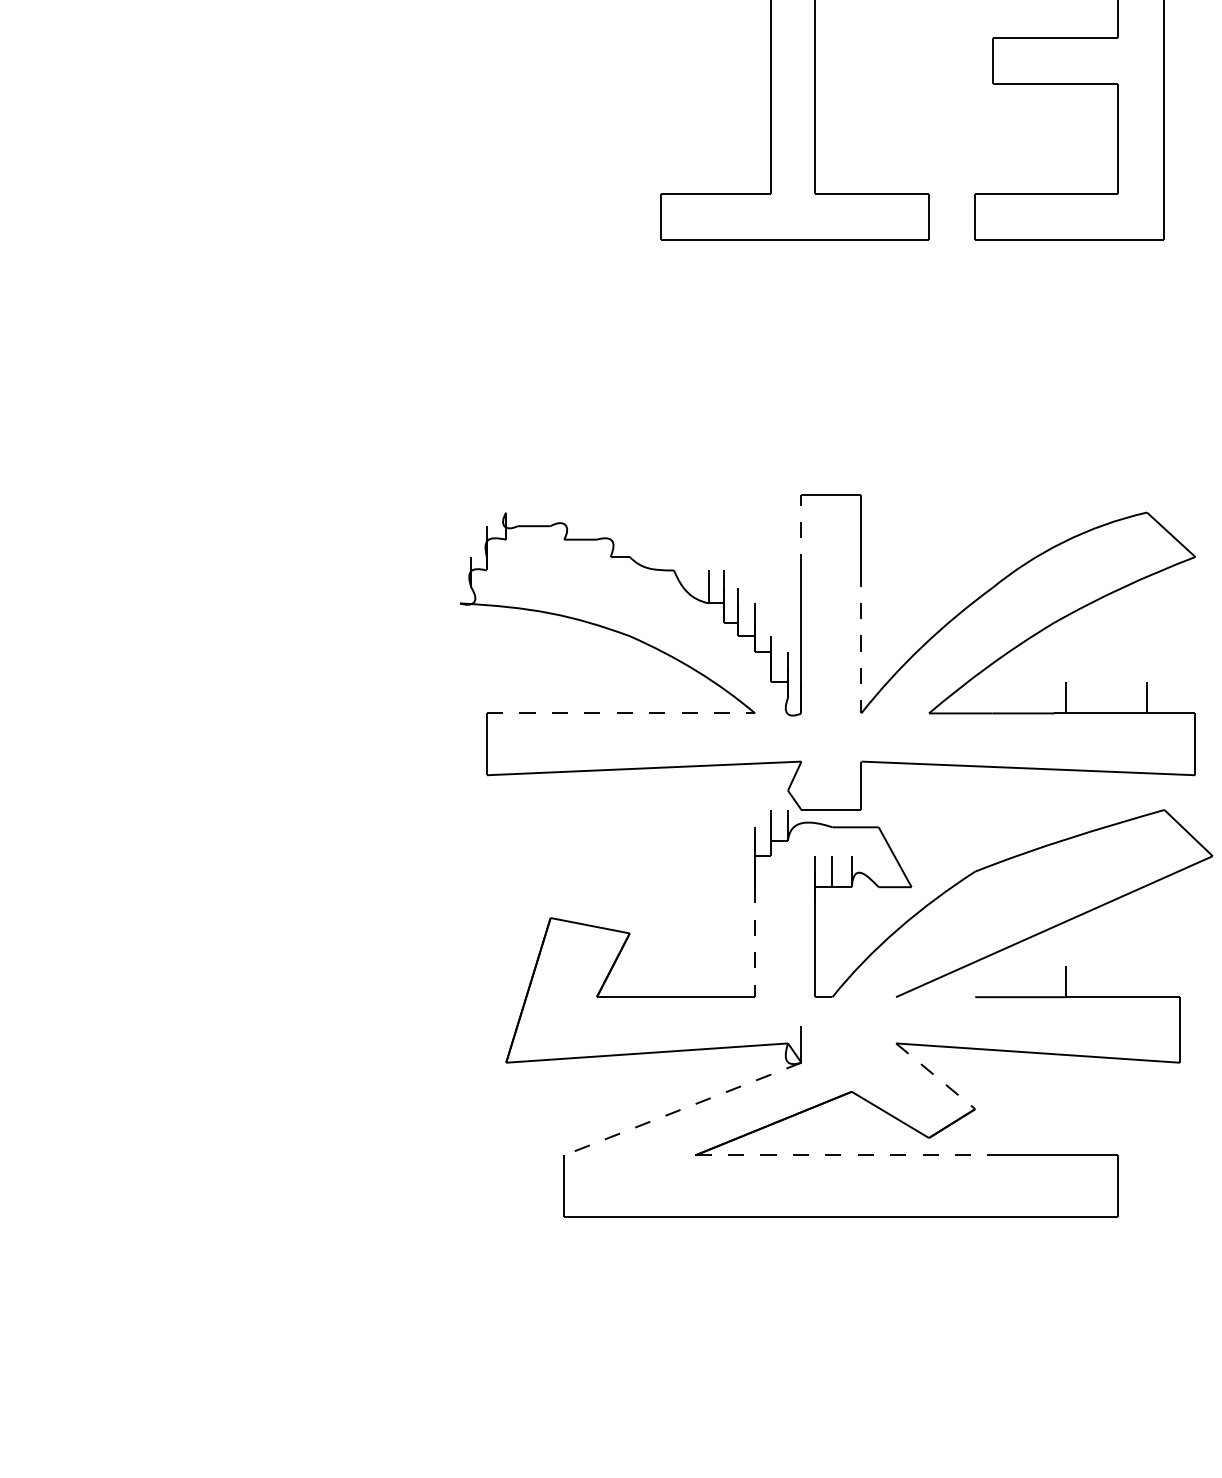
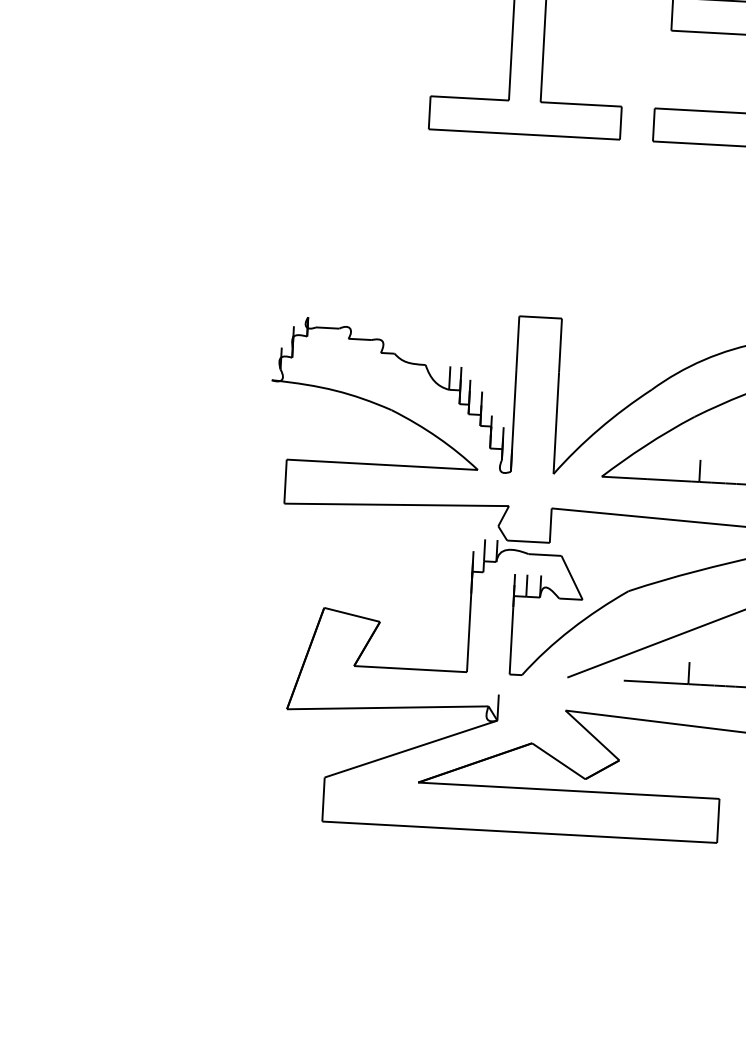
line: (801, 532) -> (517, 342), dashed -> solid
line: (861, 642) -> (556, 423), dashed -> solid
line: (621, 713) -> (382, 464), dashed -> solid
line: (755, 942) -> (469, 633), dashed -> solid
line: (936, 1076) -> (593, 735), dashed -> solid
line: (682, 1109) -> (410, 749), dashed -> solid
line: (843, 1155) -> (523, 788), dashed -> solid

